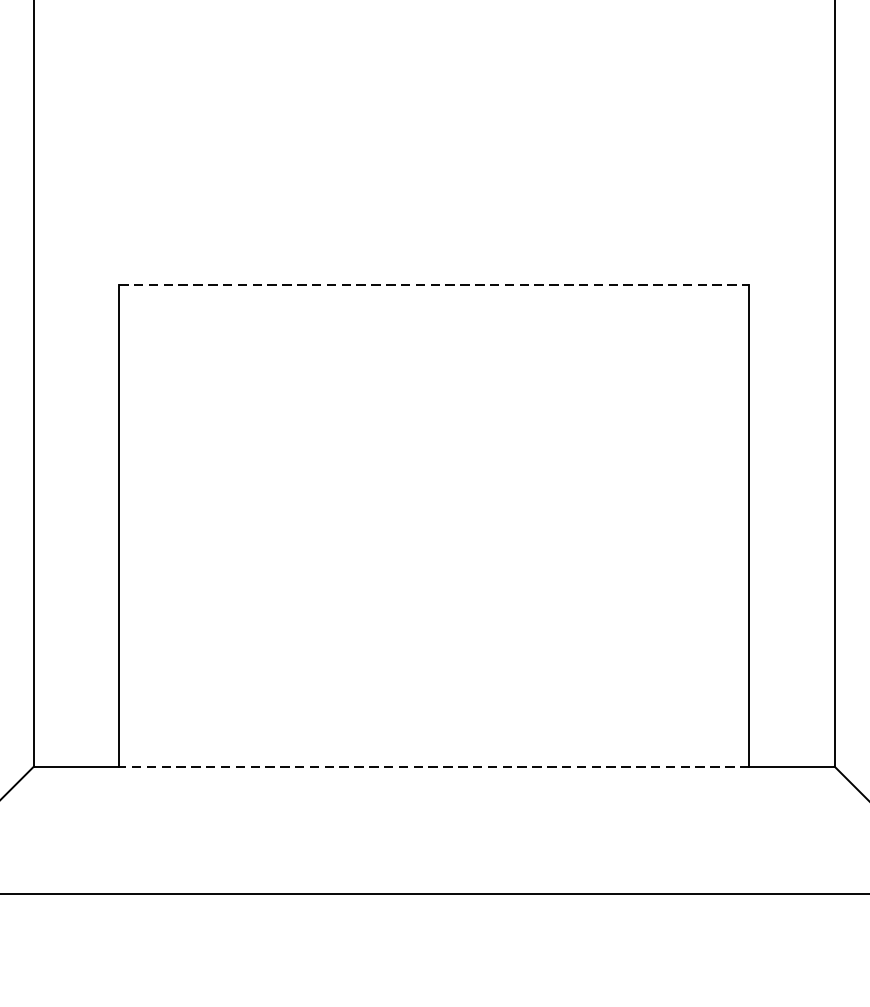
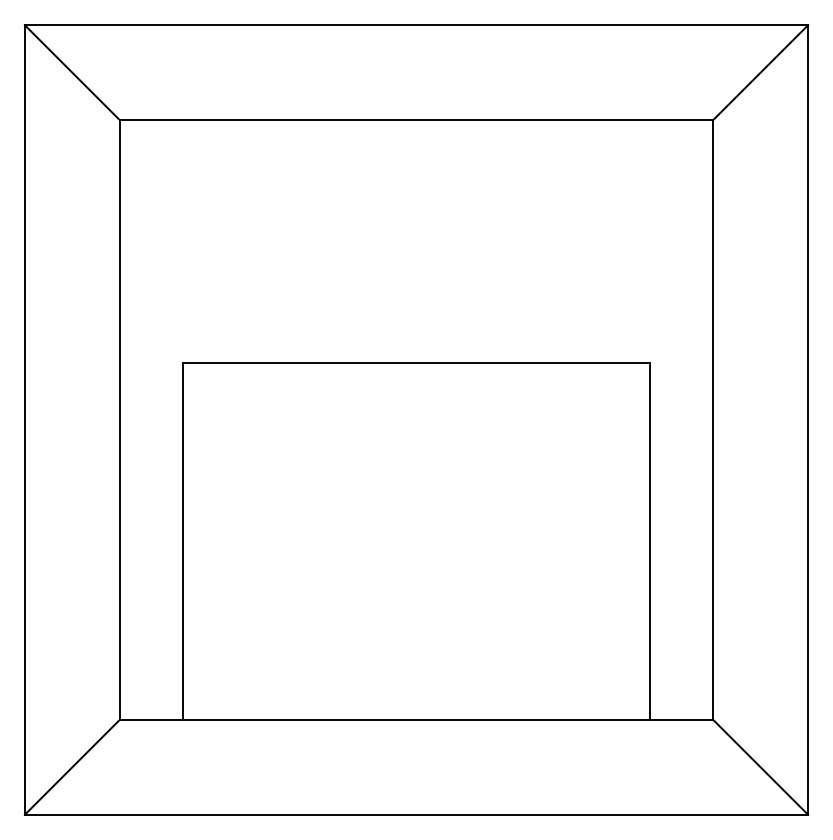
line: (434, 285) -> (416, 363), dashed -> solid
line: (434, 767) -> (416, 720), dashed -> solid

